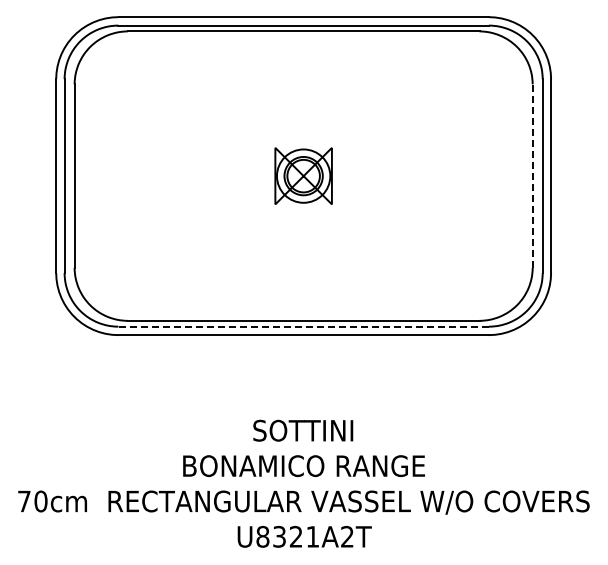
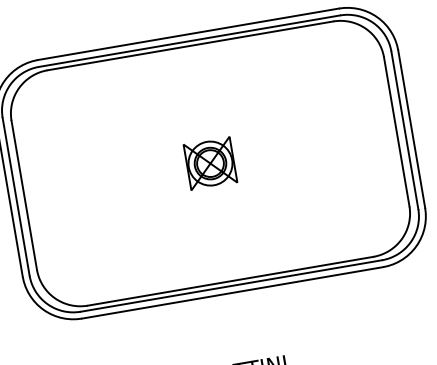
line: (532, 176) -> (396, 132), dashed -> solid
line: (303, 326) -> (231, 285), dashed -> solid

